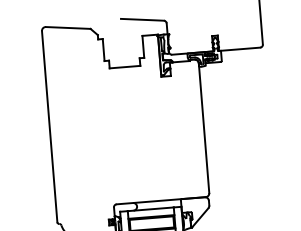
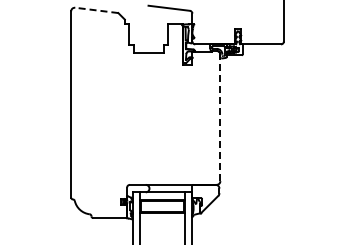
line: (67, 28) -> (96, 10), solid -> dashed
line: (204, 127) -> (220, 117), solid -> dashed

